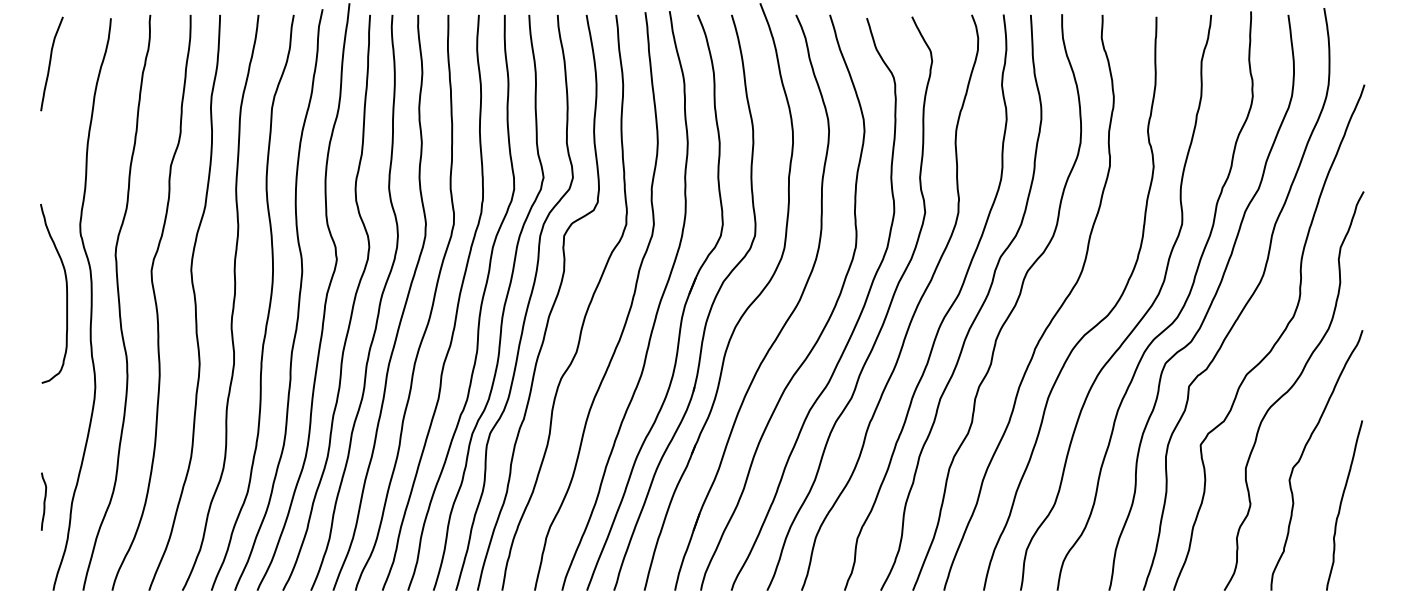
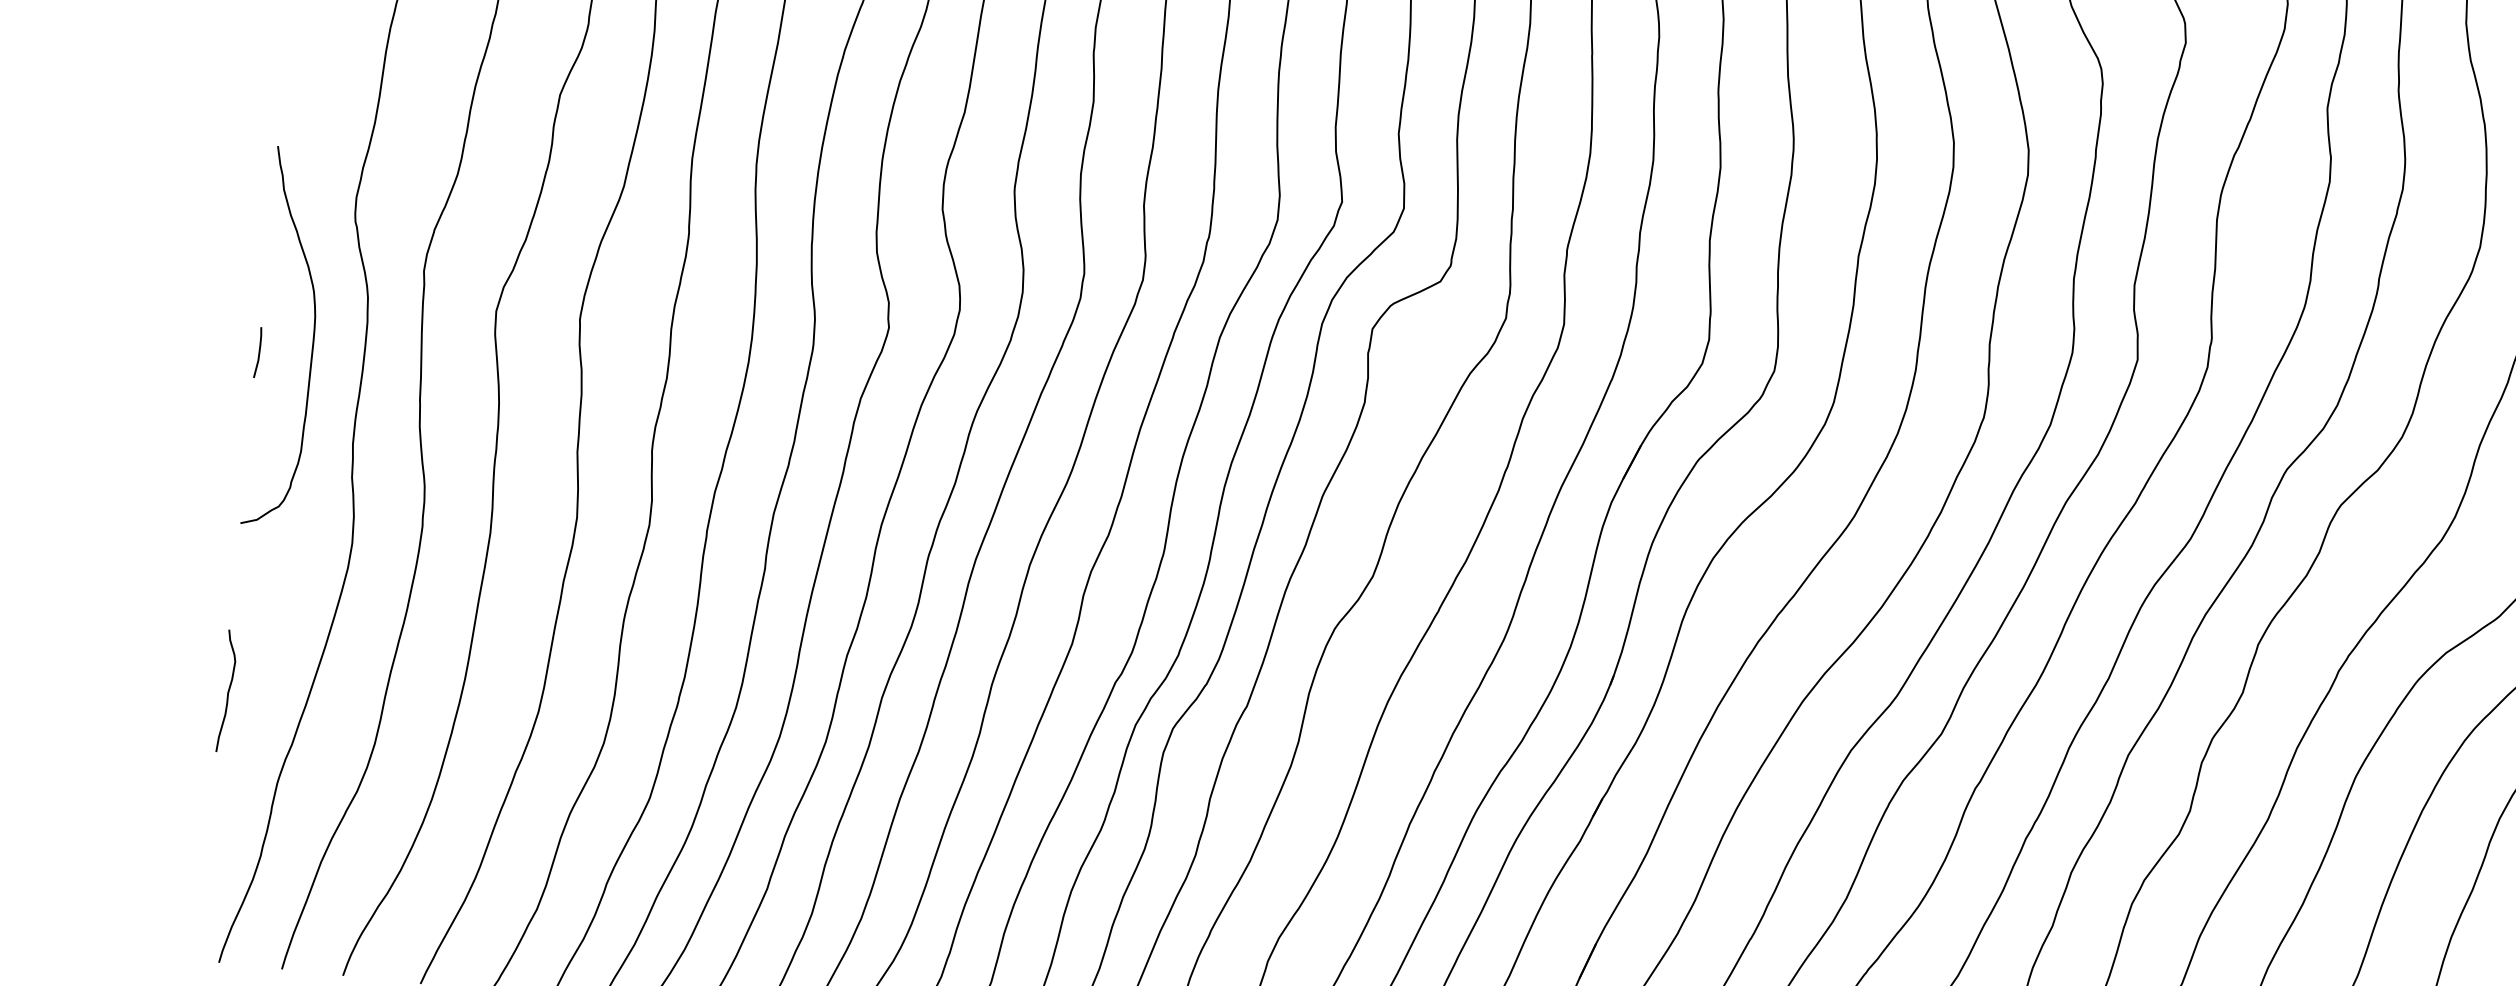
line: (41, 302) -> (257, 353), added
curve: (43, 501) -> (226, 690), moved

